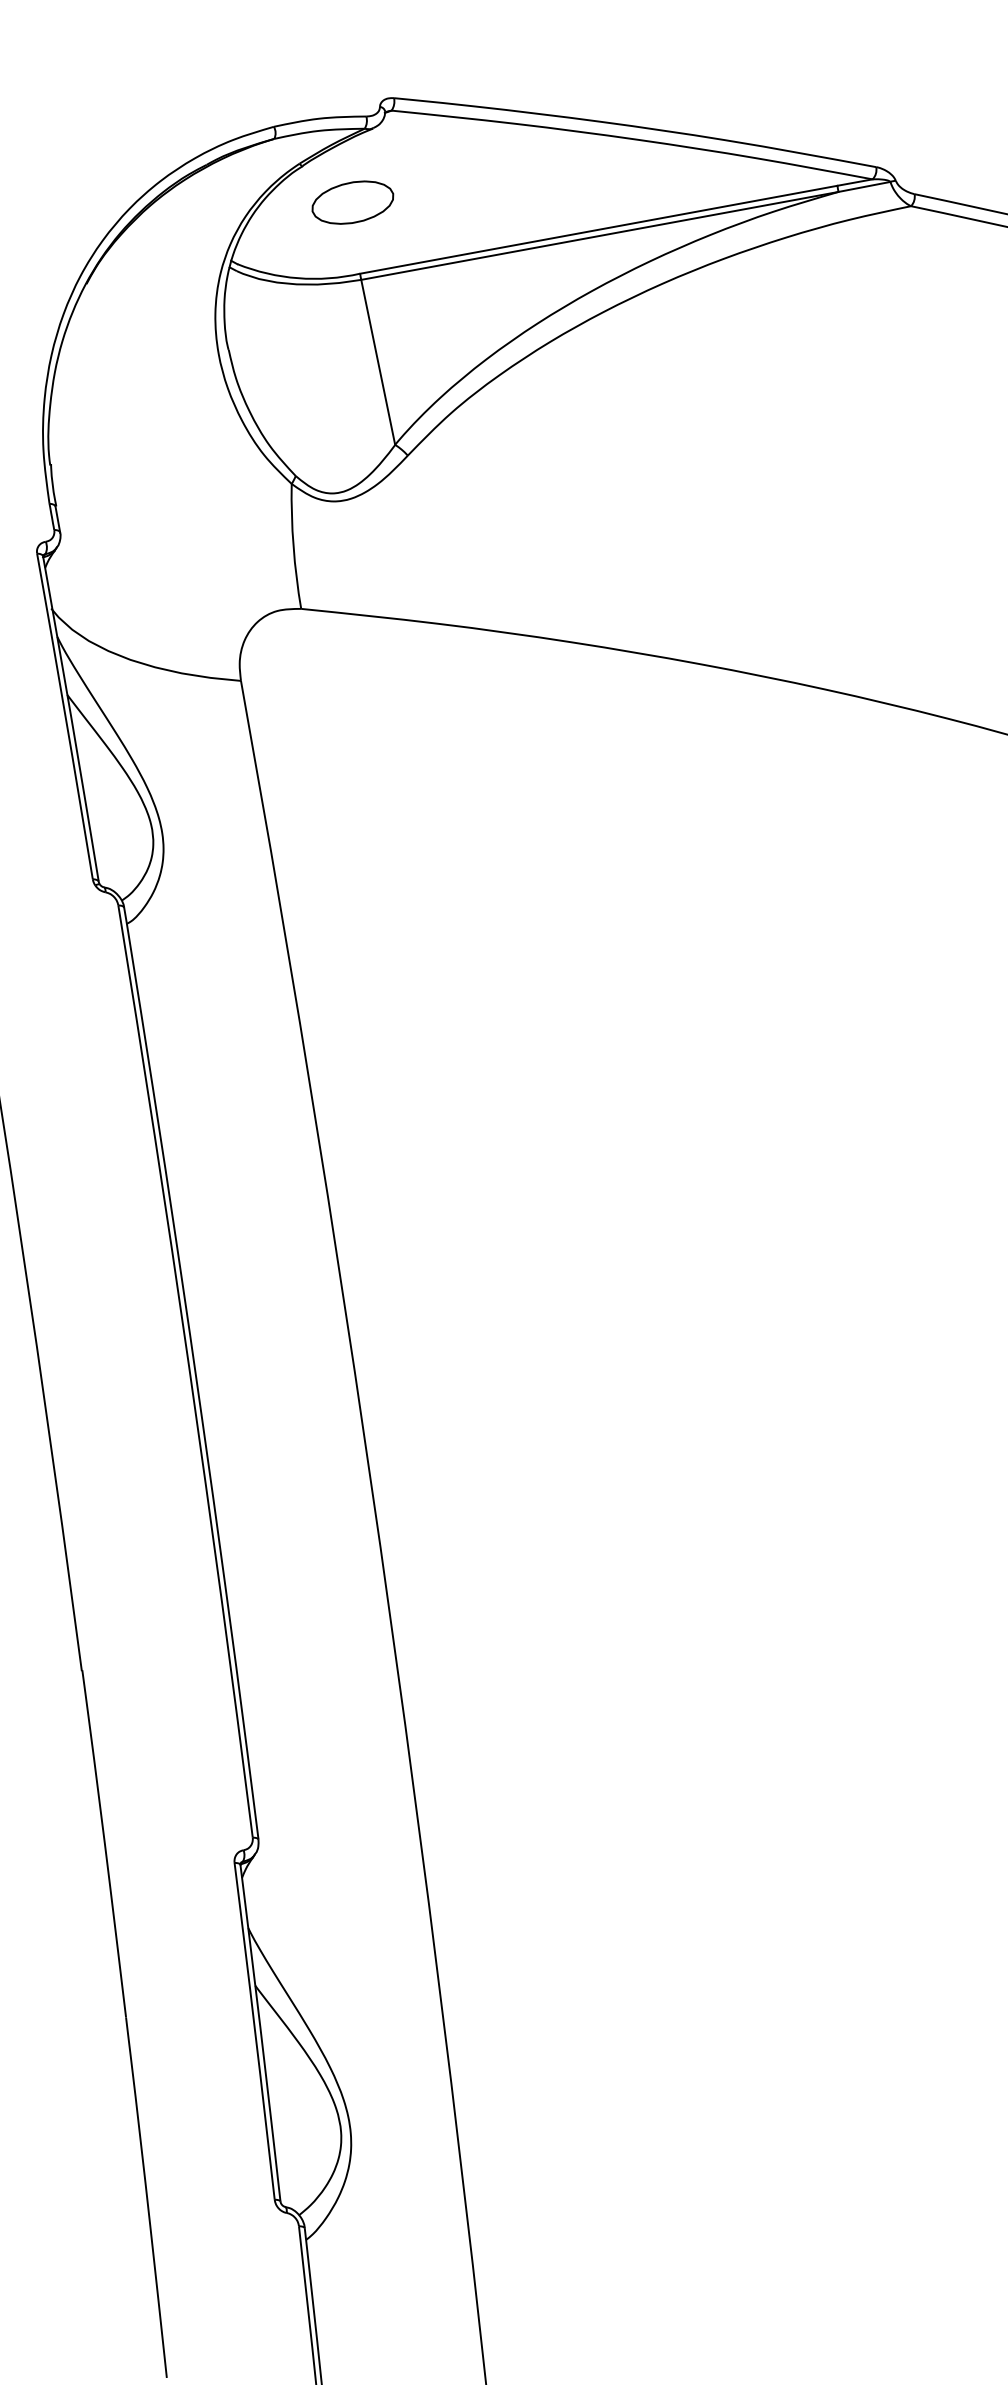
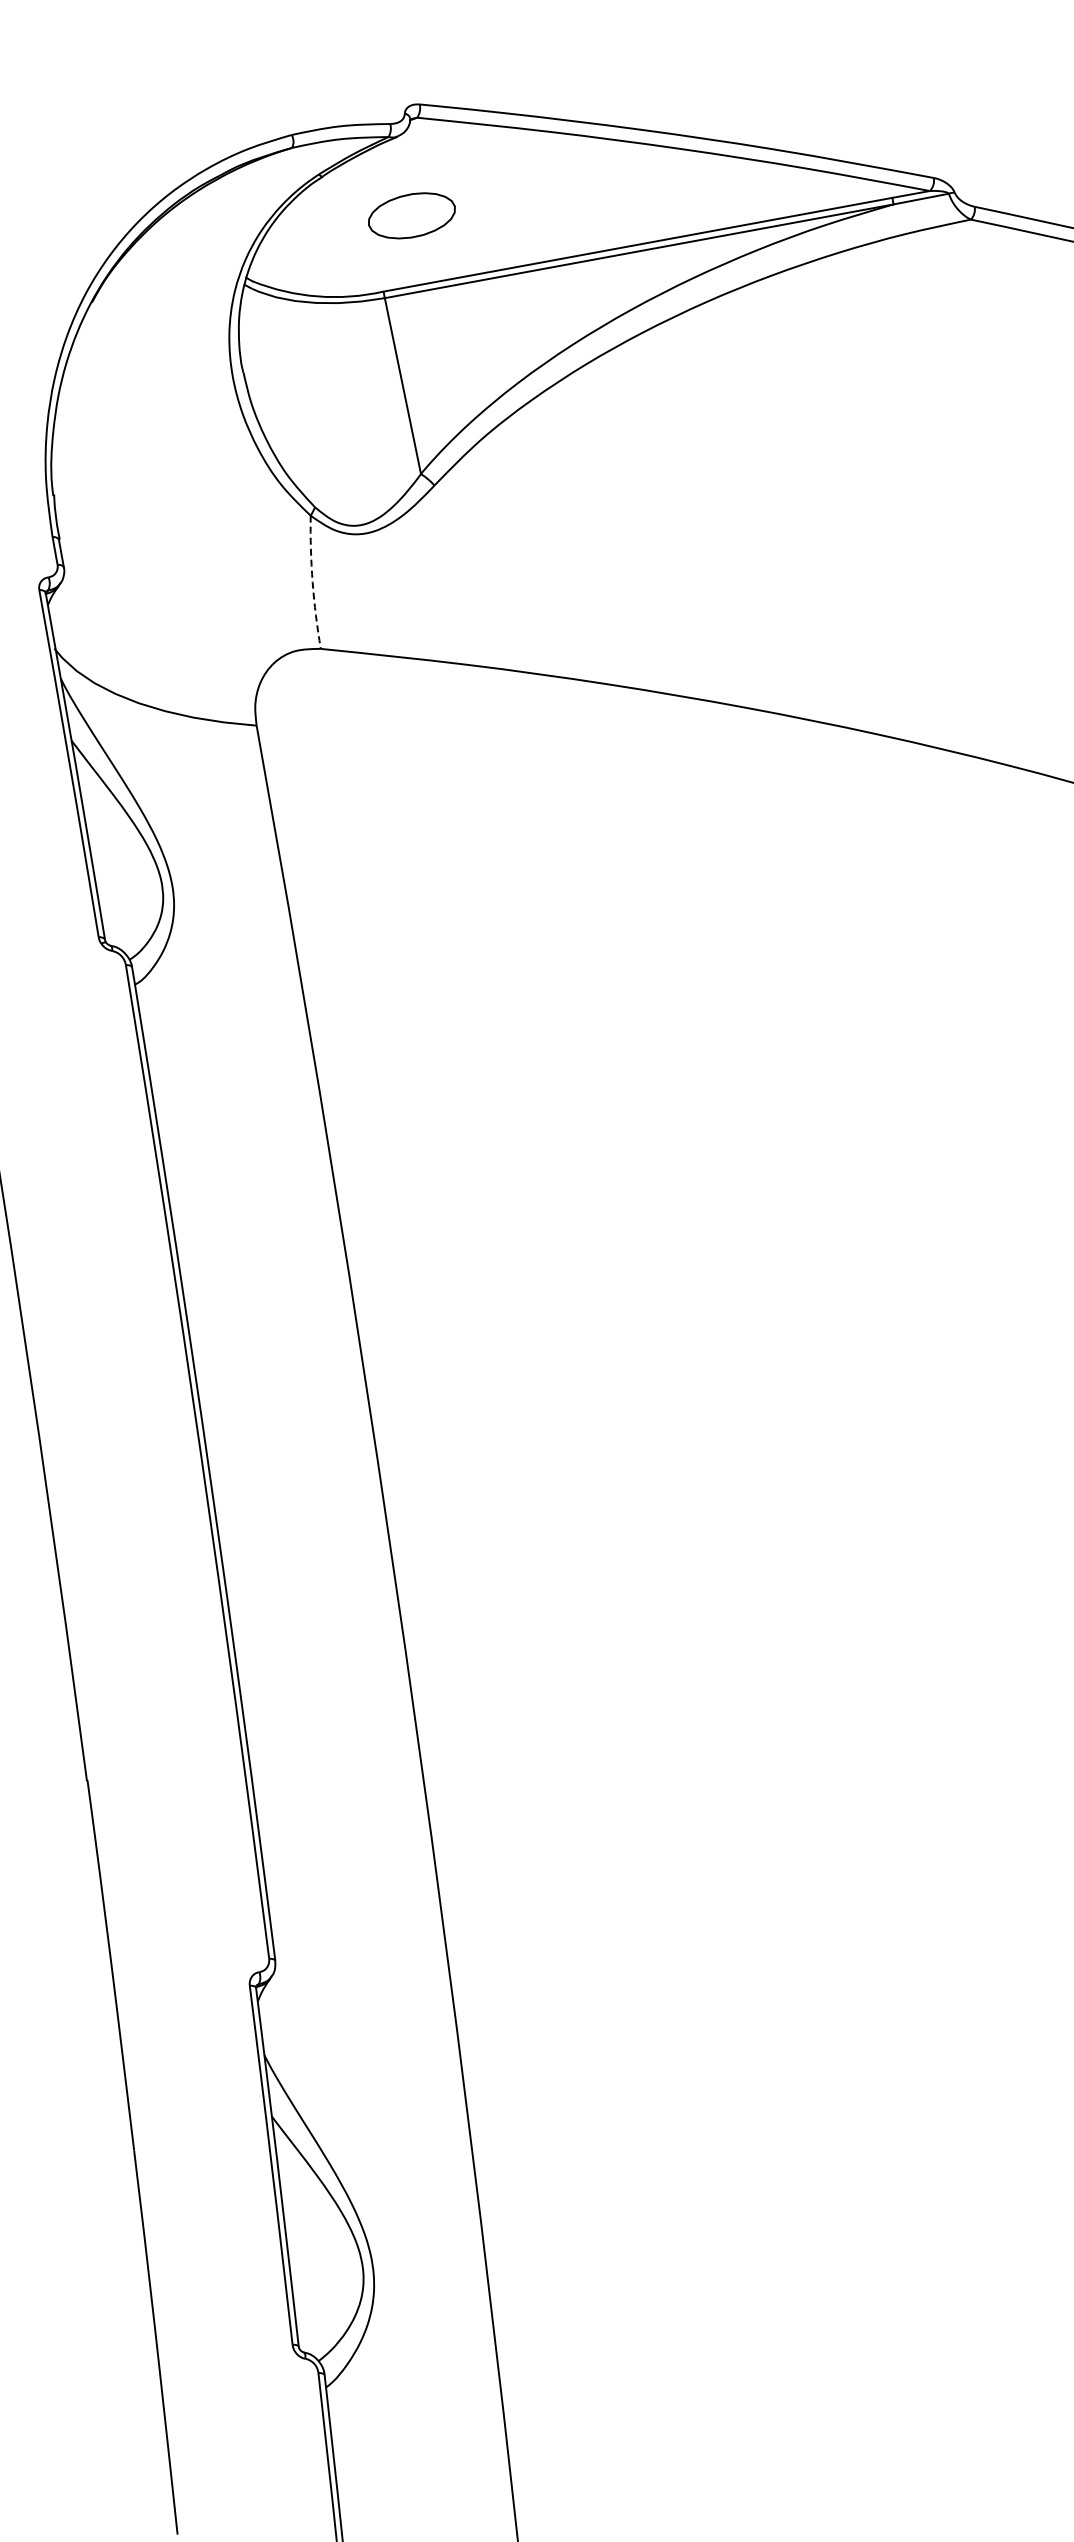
part: (352, 202) -> (411, 215), moved
arc: (293, 546) -> (312, 582), solid -> dashed

